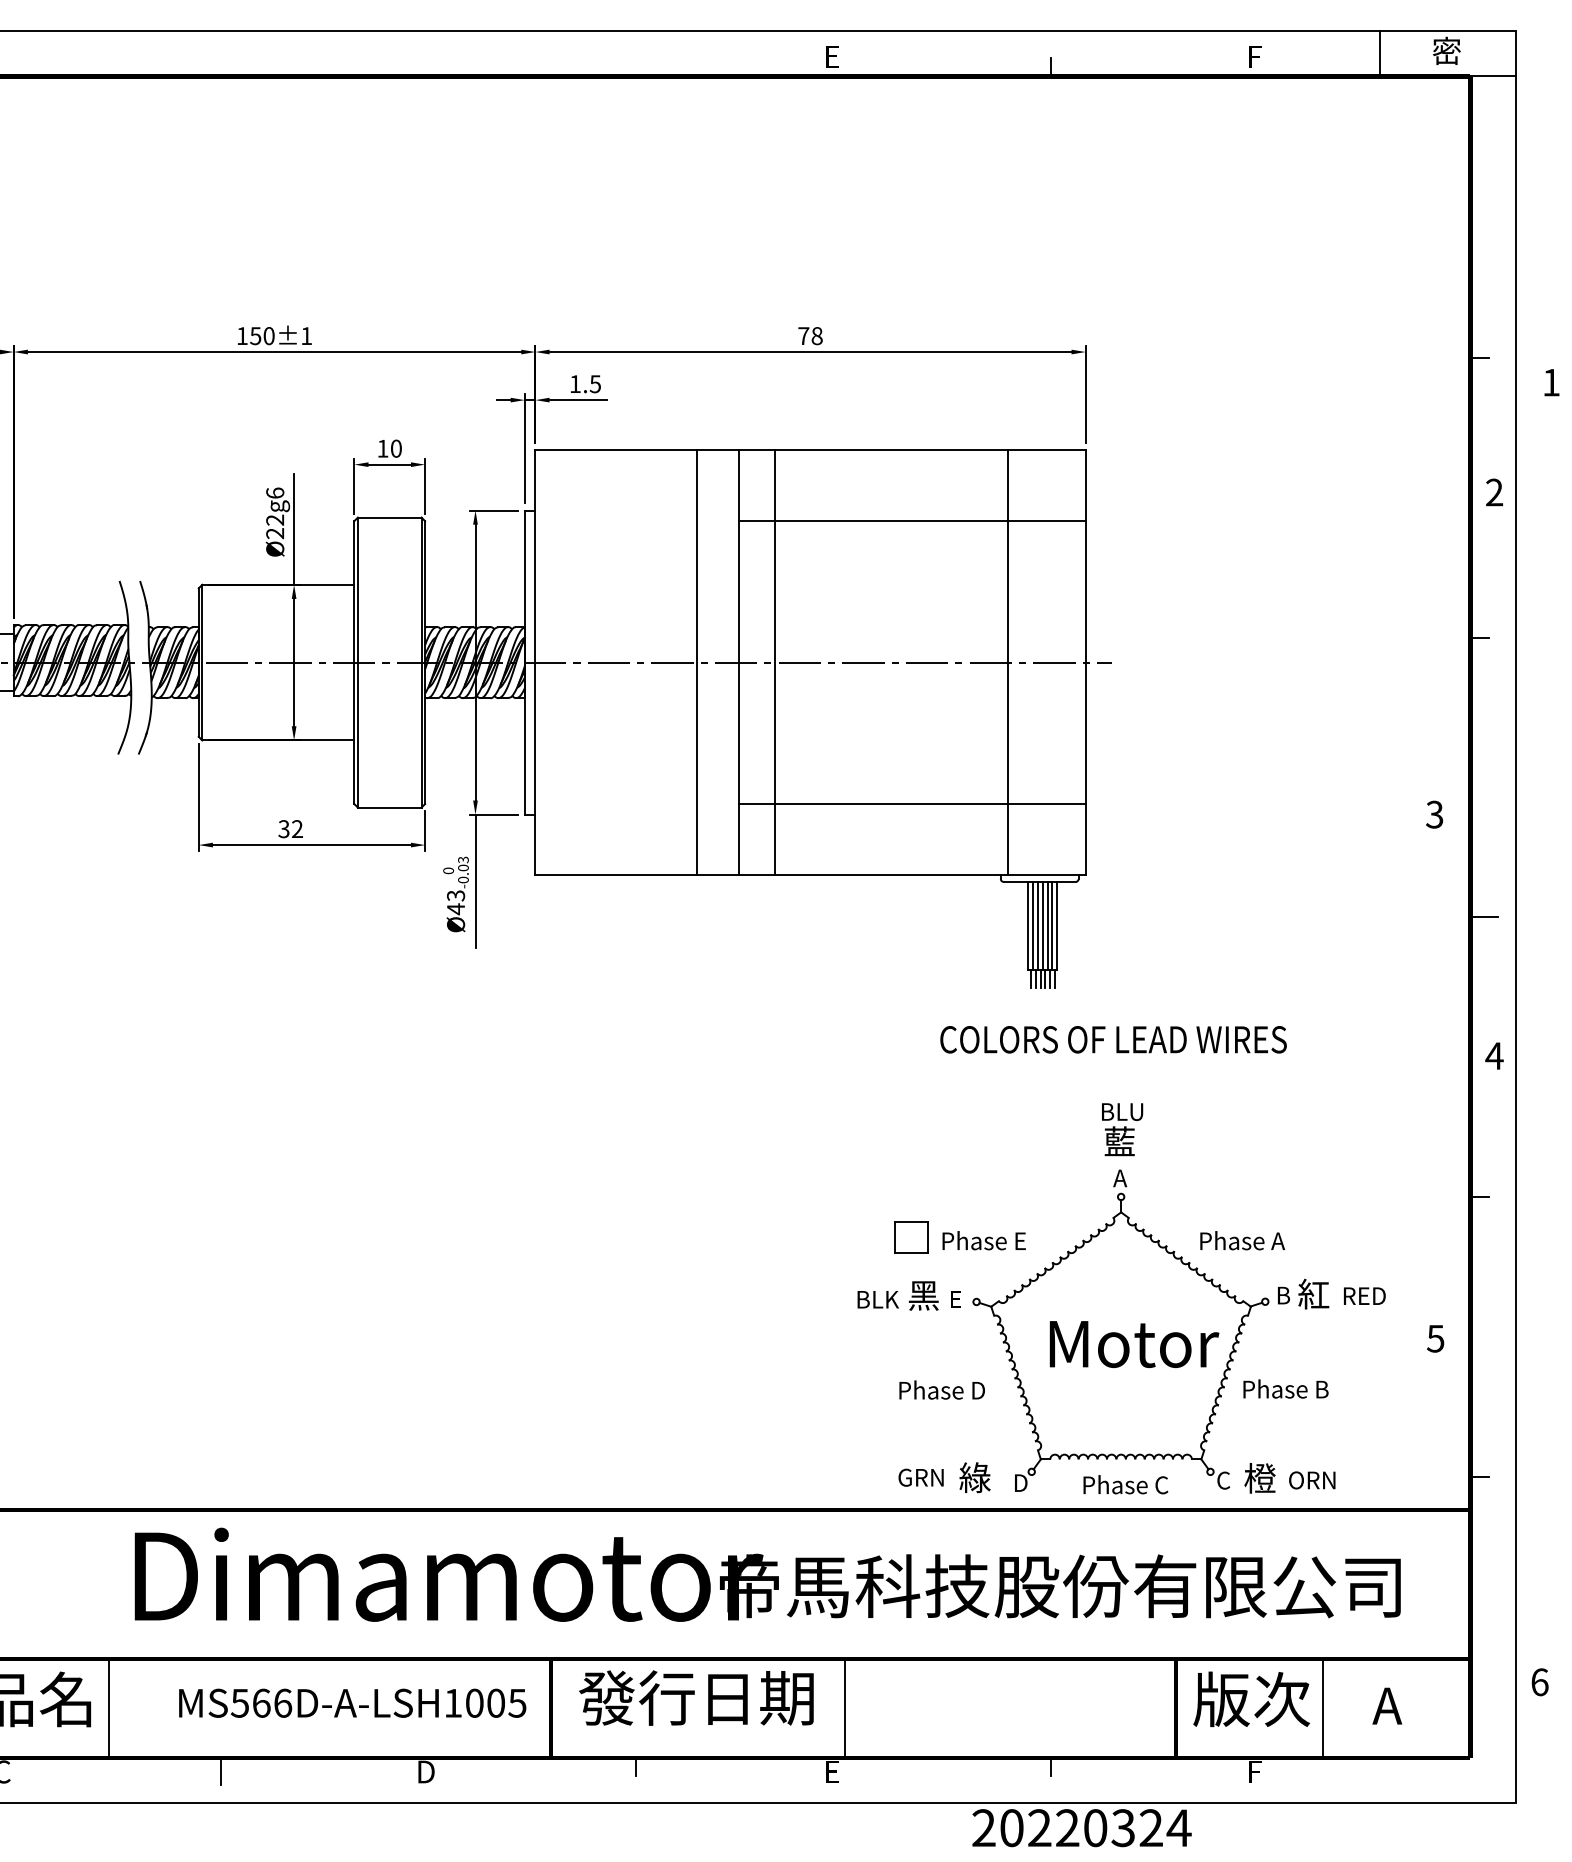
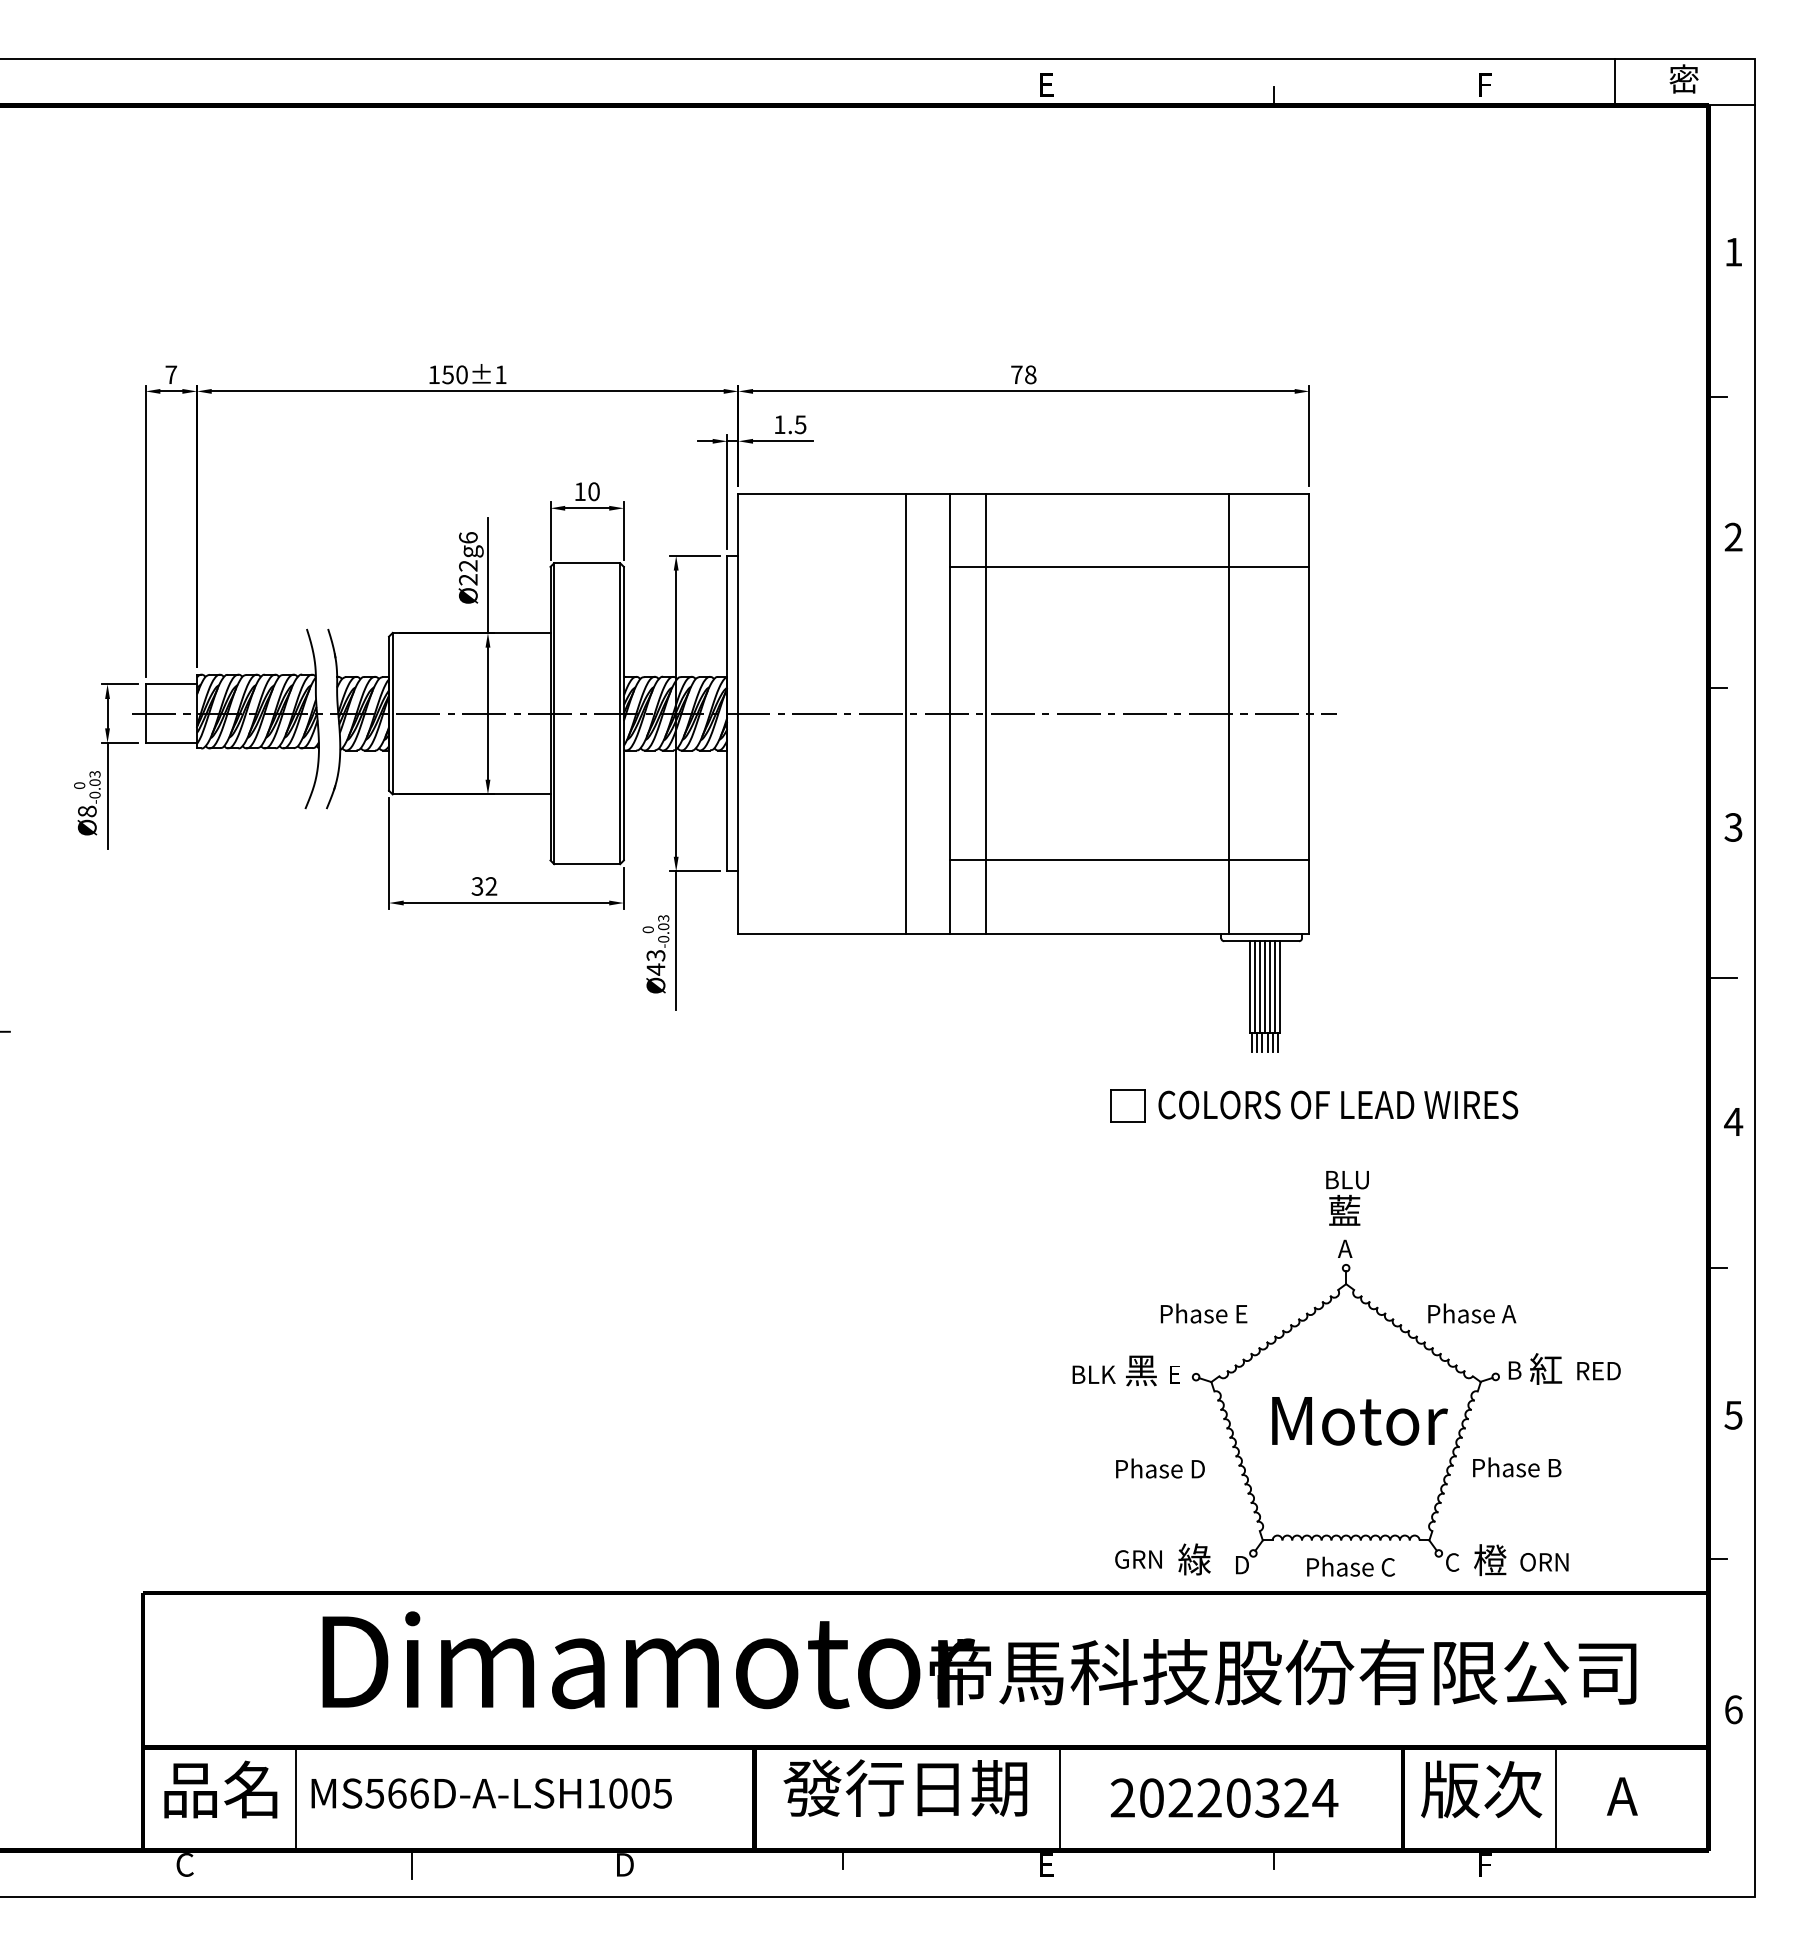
text: (1551, 382) -> (1733, 252), moved
text: (1434, 814) -> (1733, 827), moved
part: (910, 1236) -> (1127, 1105), moved
text: (1435, 1338) -> (1733, 1415), moved
text: (1539, 1682) -> (1733, 1709), moved
text: (352, 1703) -> (491, 1793), moved
text: (1081, 1827) -> (1224, 1797), moved

